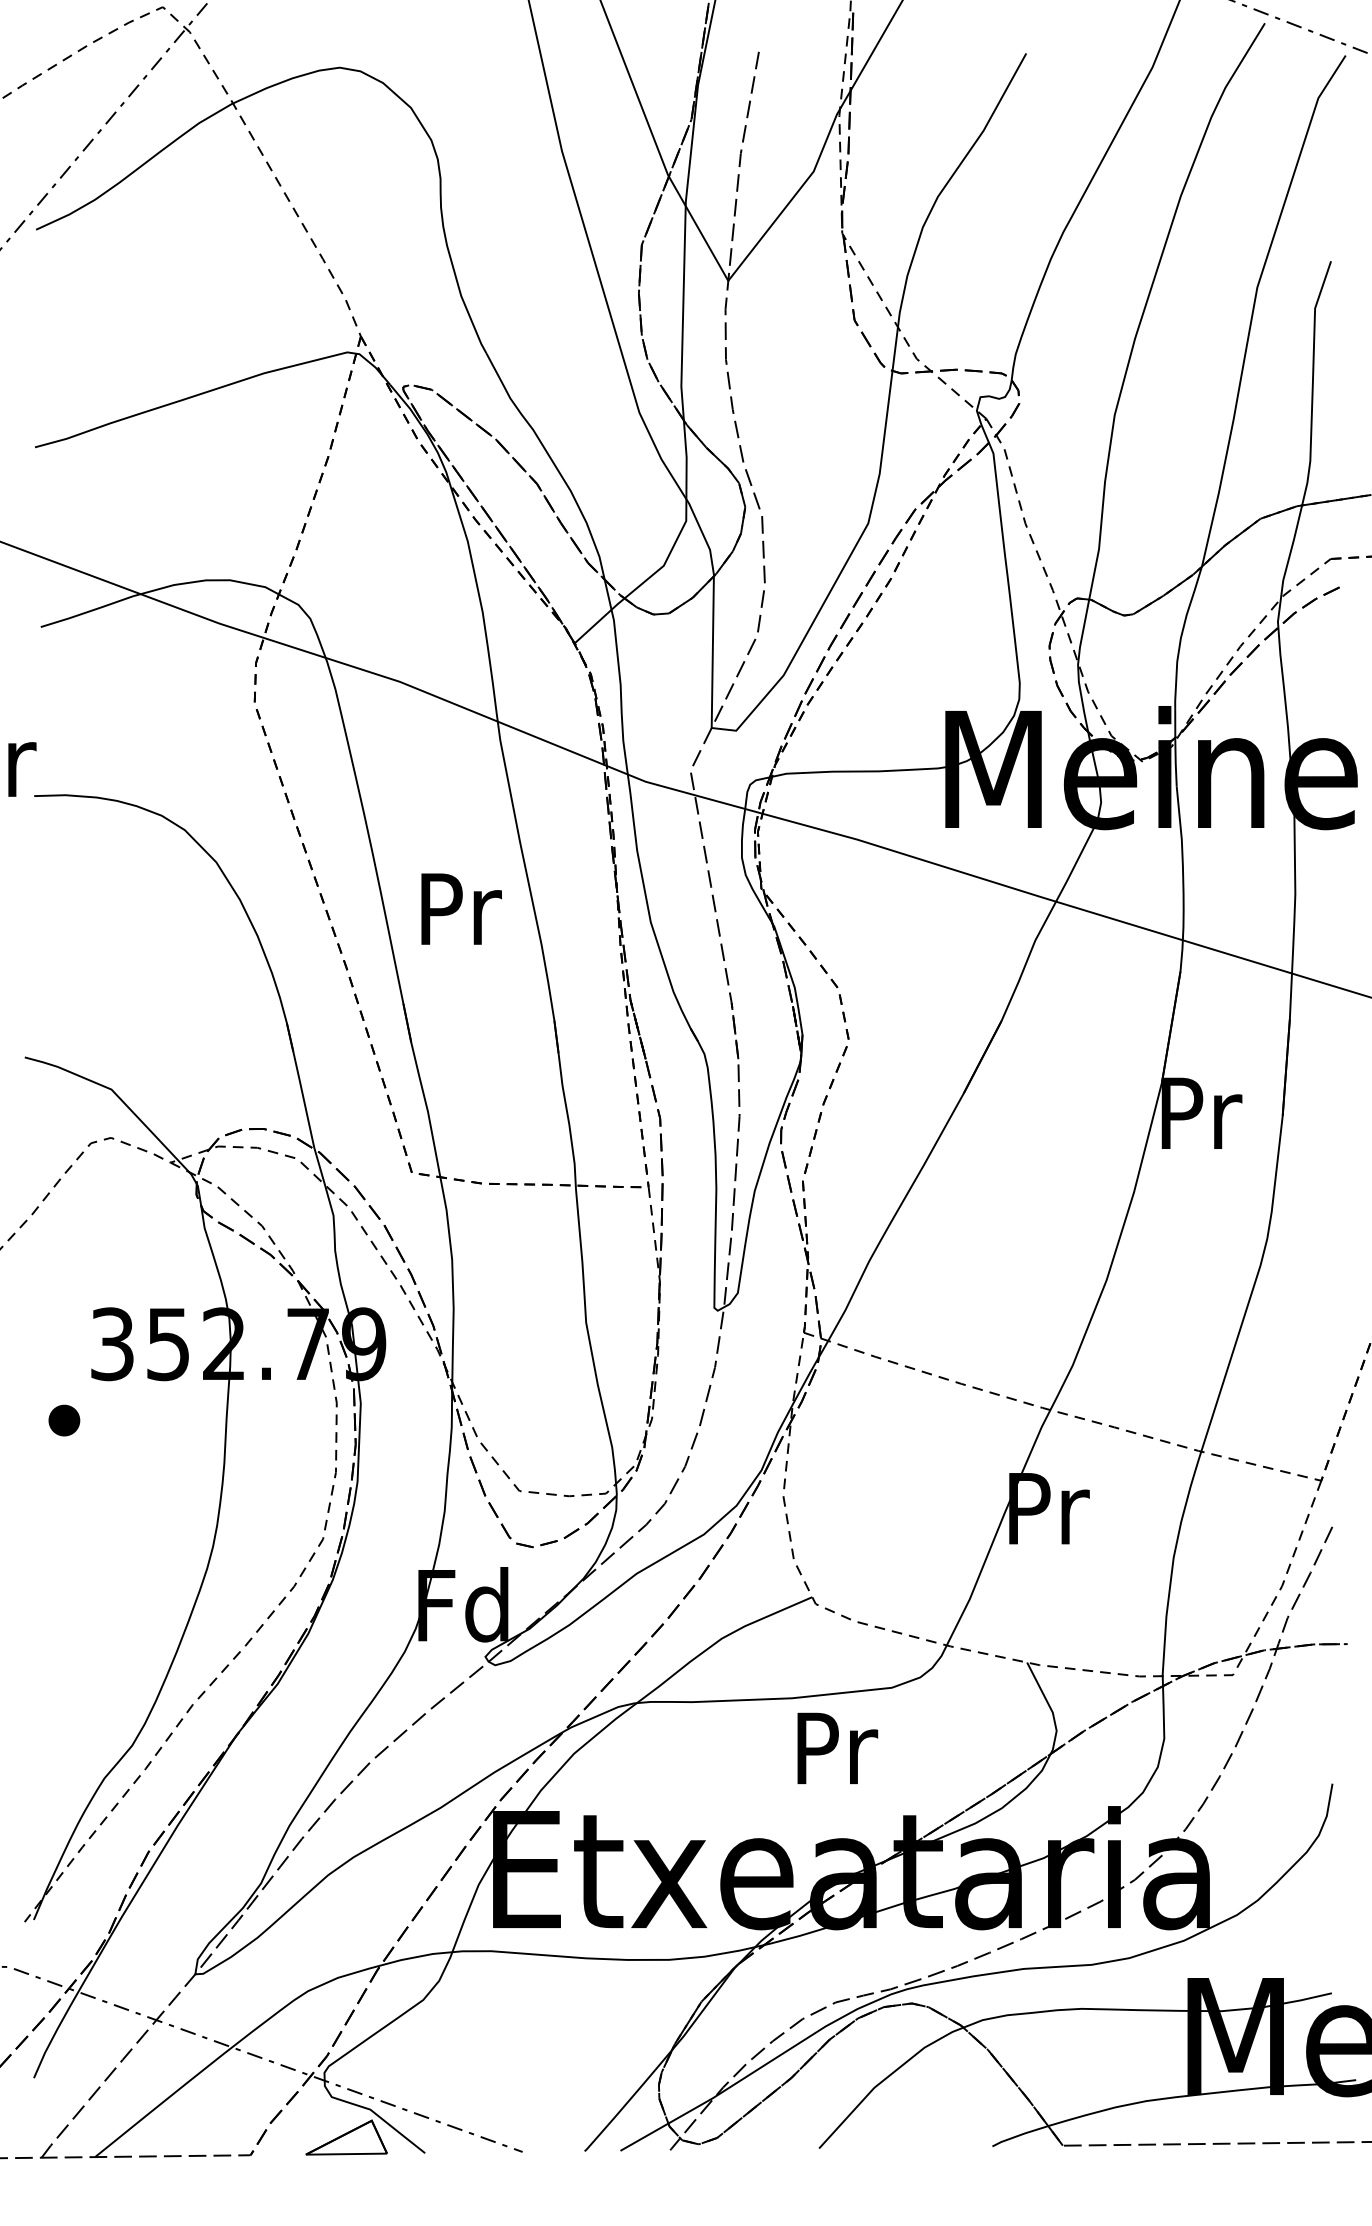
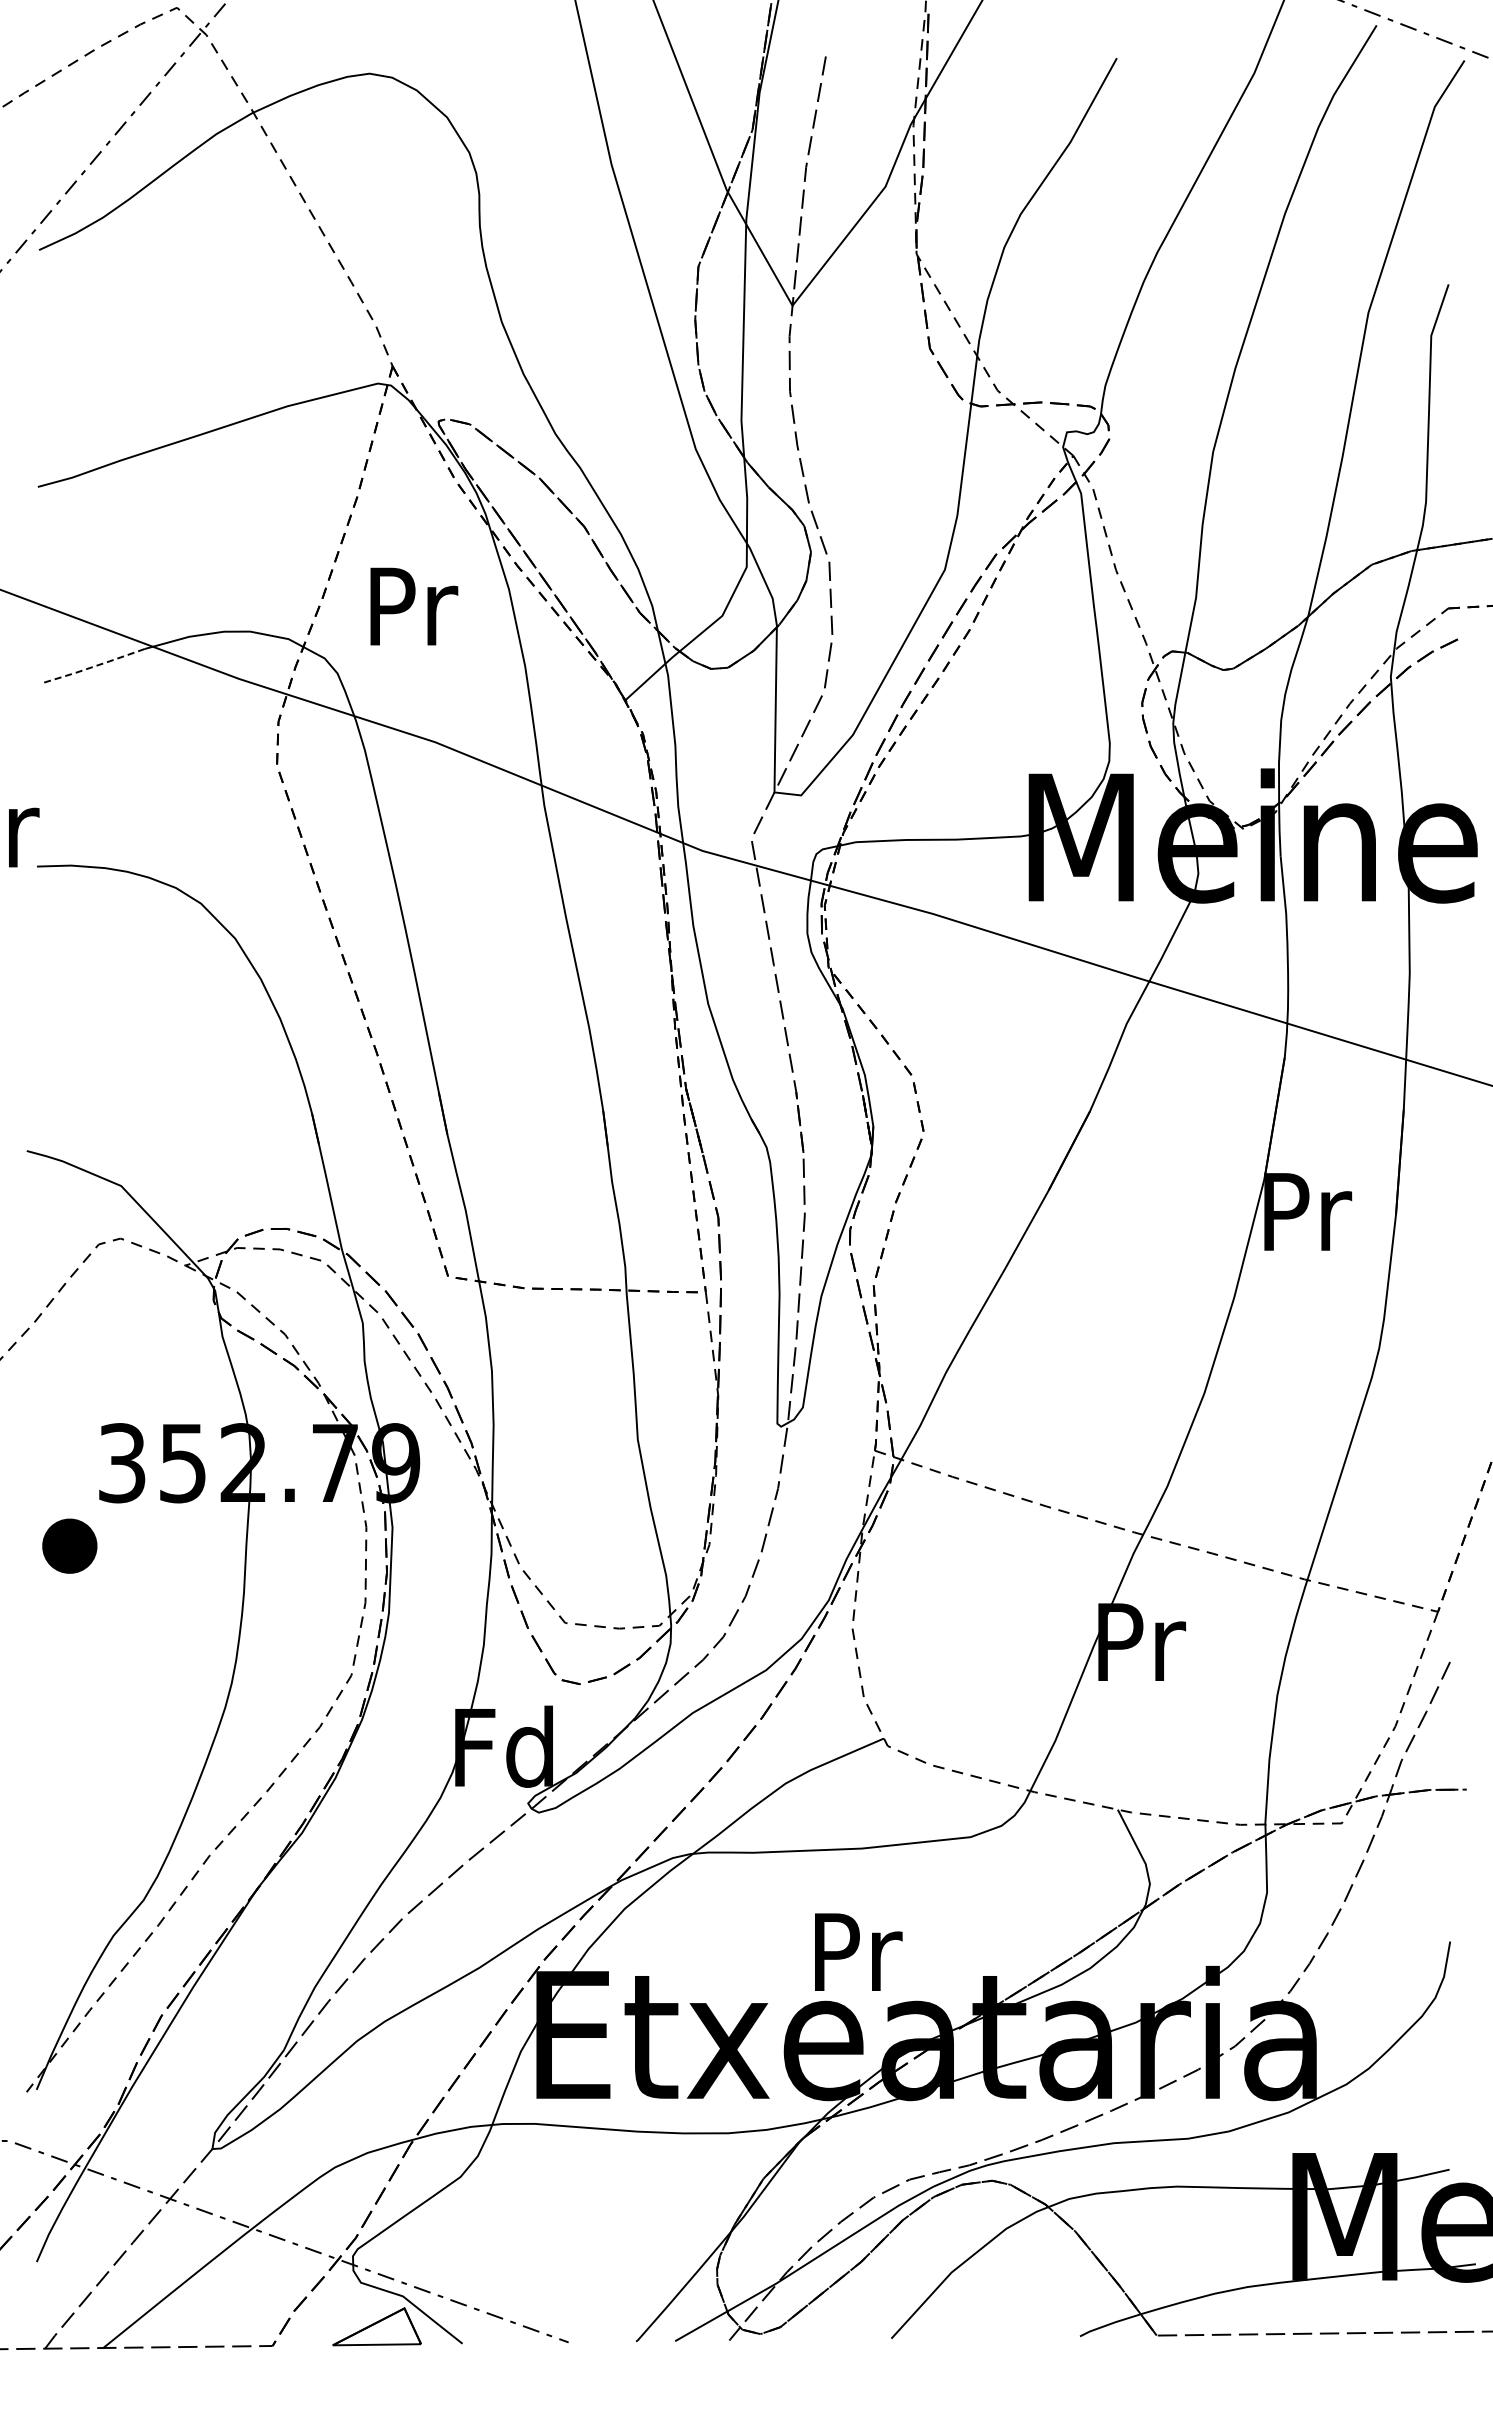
line: (87, 612) -> (94, 666), solid -> dashed
text: (461, 909) -> (414, 606), moved
part: (64, 1420) -> (69, 1546), size x1.6
text: (837, 1747) -> (858, 1951), moved

